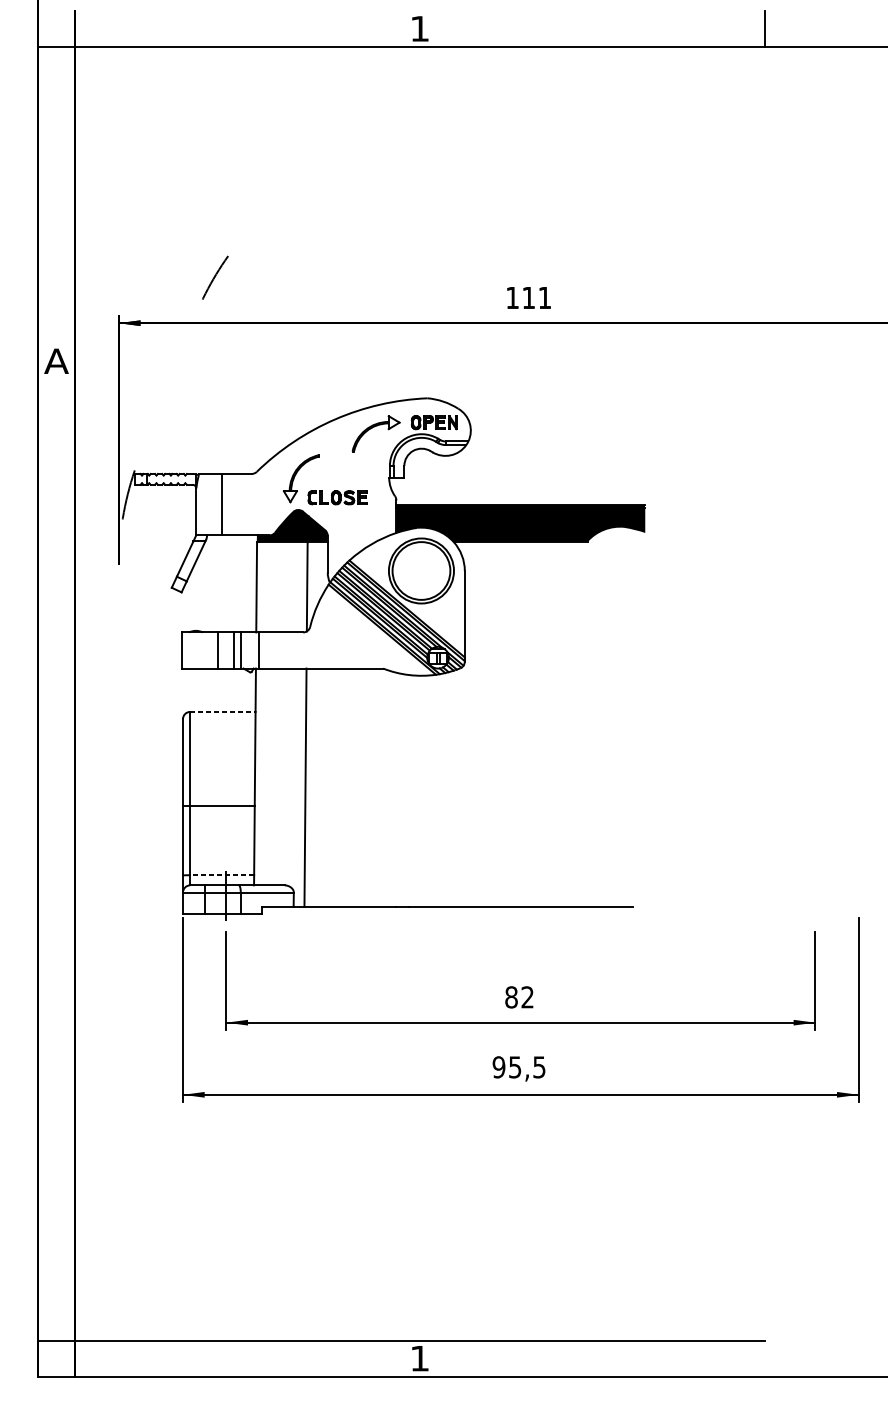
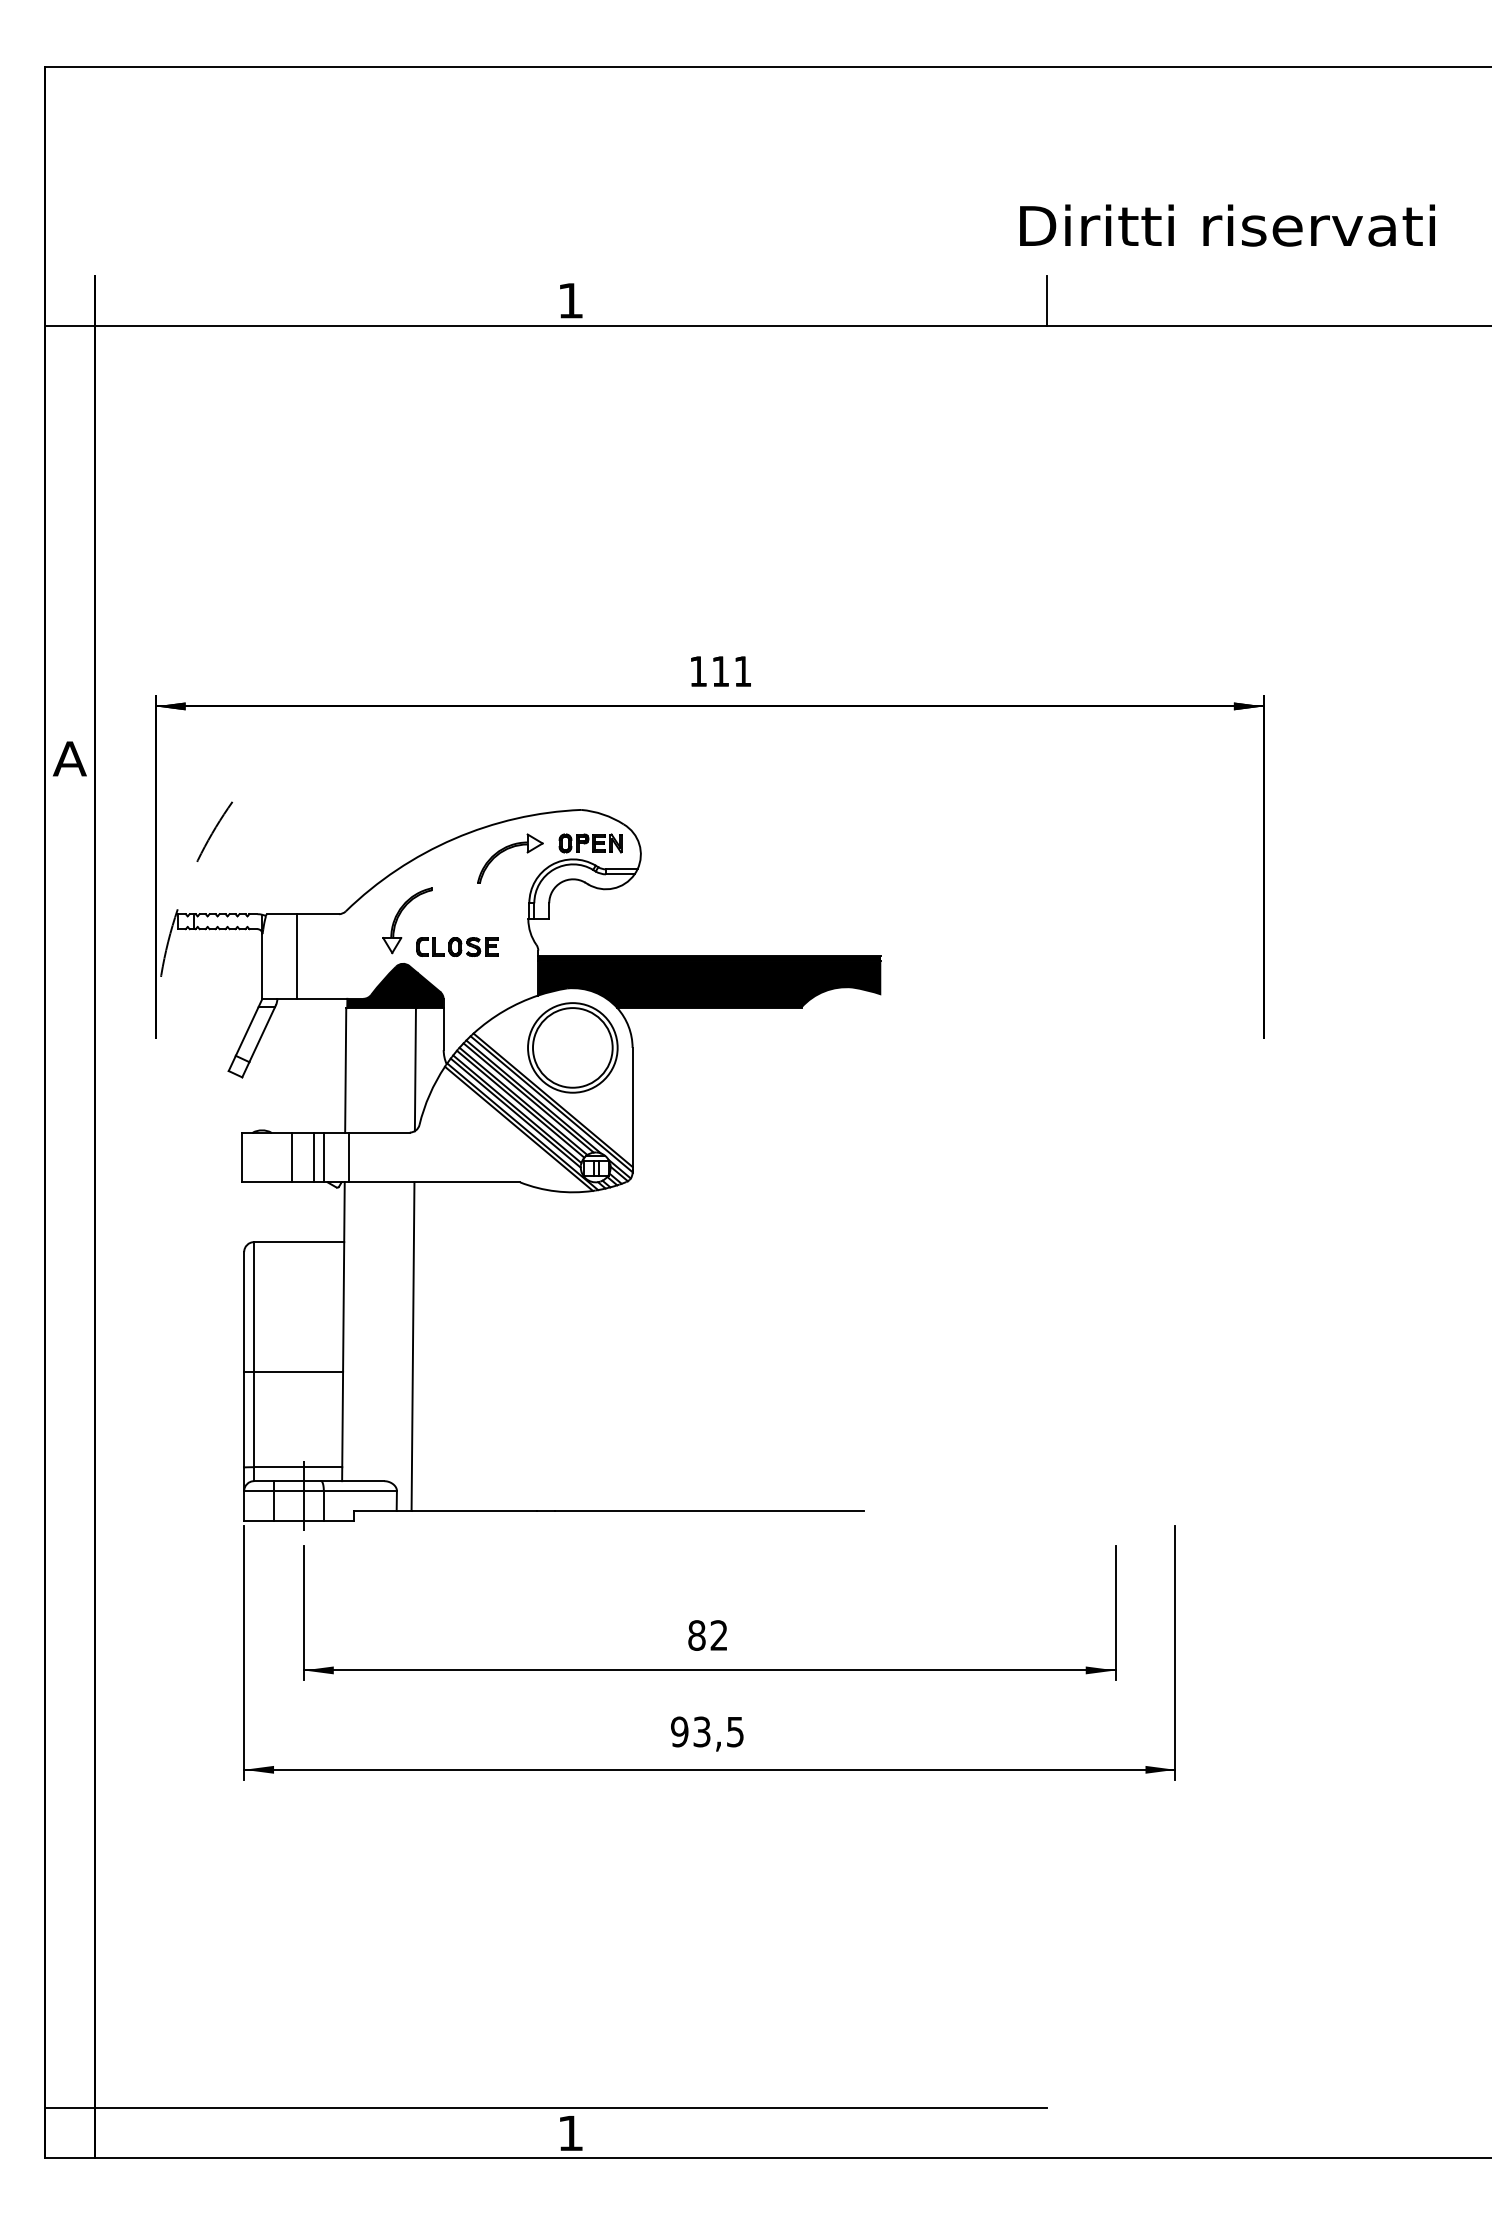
arc: (215, 277) -> (214, 831), moved
line: (223, 712) -> (299, 1242), dashed -> solid
line: (221, 875) -> (297, 1467), dashed -> solid
text: (515, 1067) -> (702, 1731), 95,5 -> 93,5

